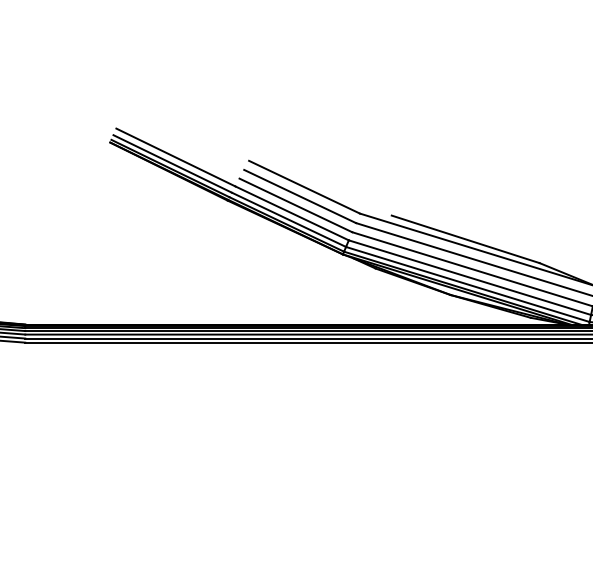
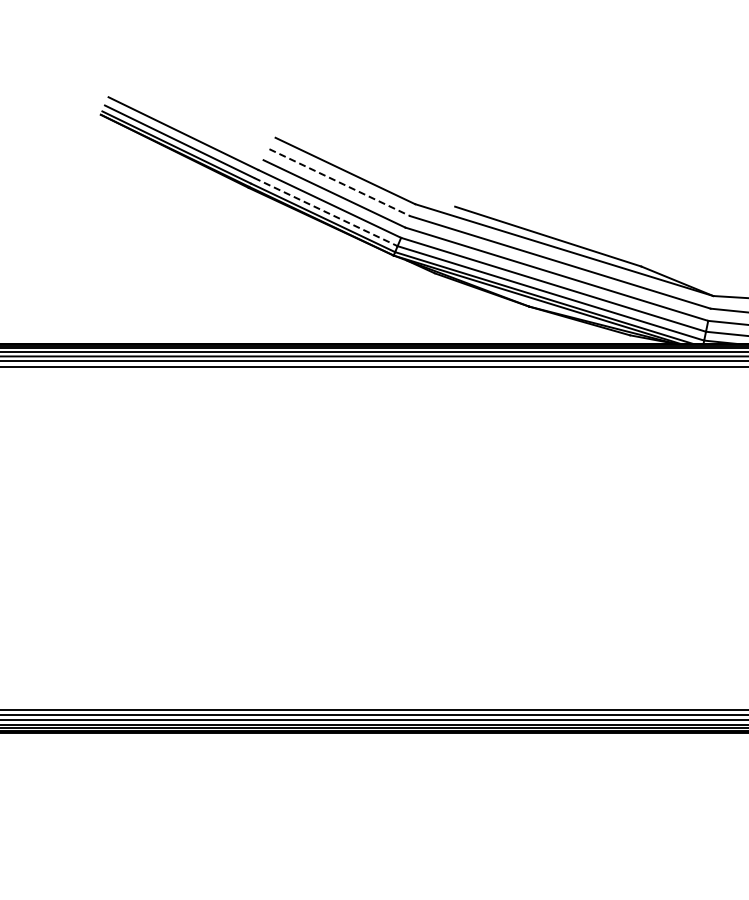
line: (299, 196) -> (339, 182), solid -> dashed
line: (289, 220) -> (326, 212), solid -> dashed

